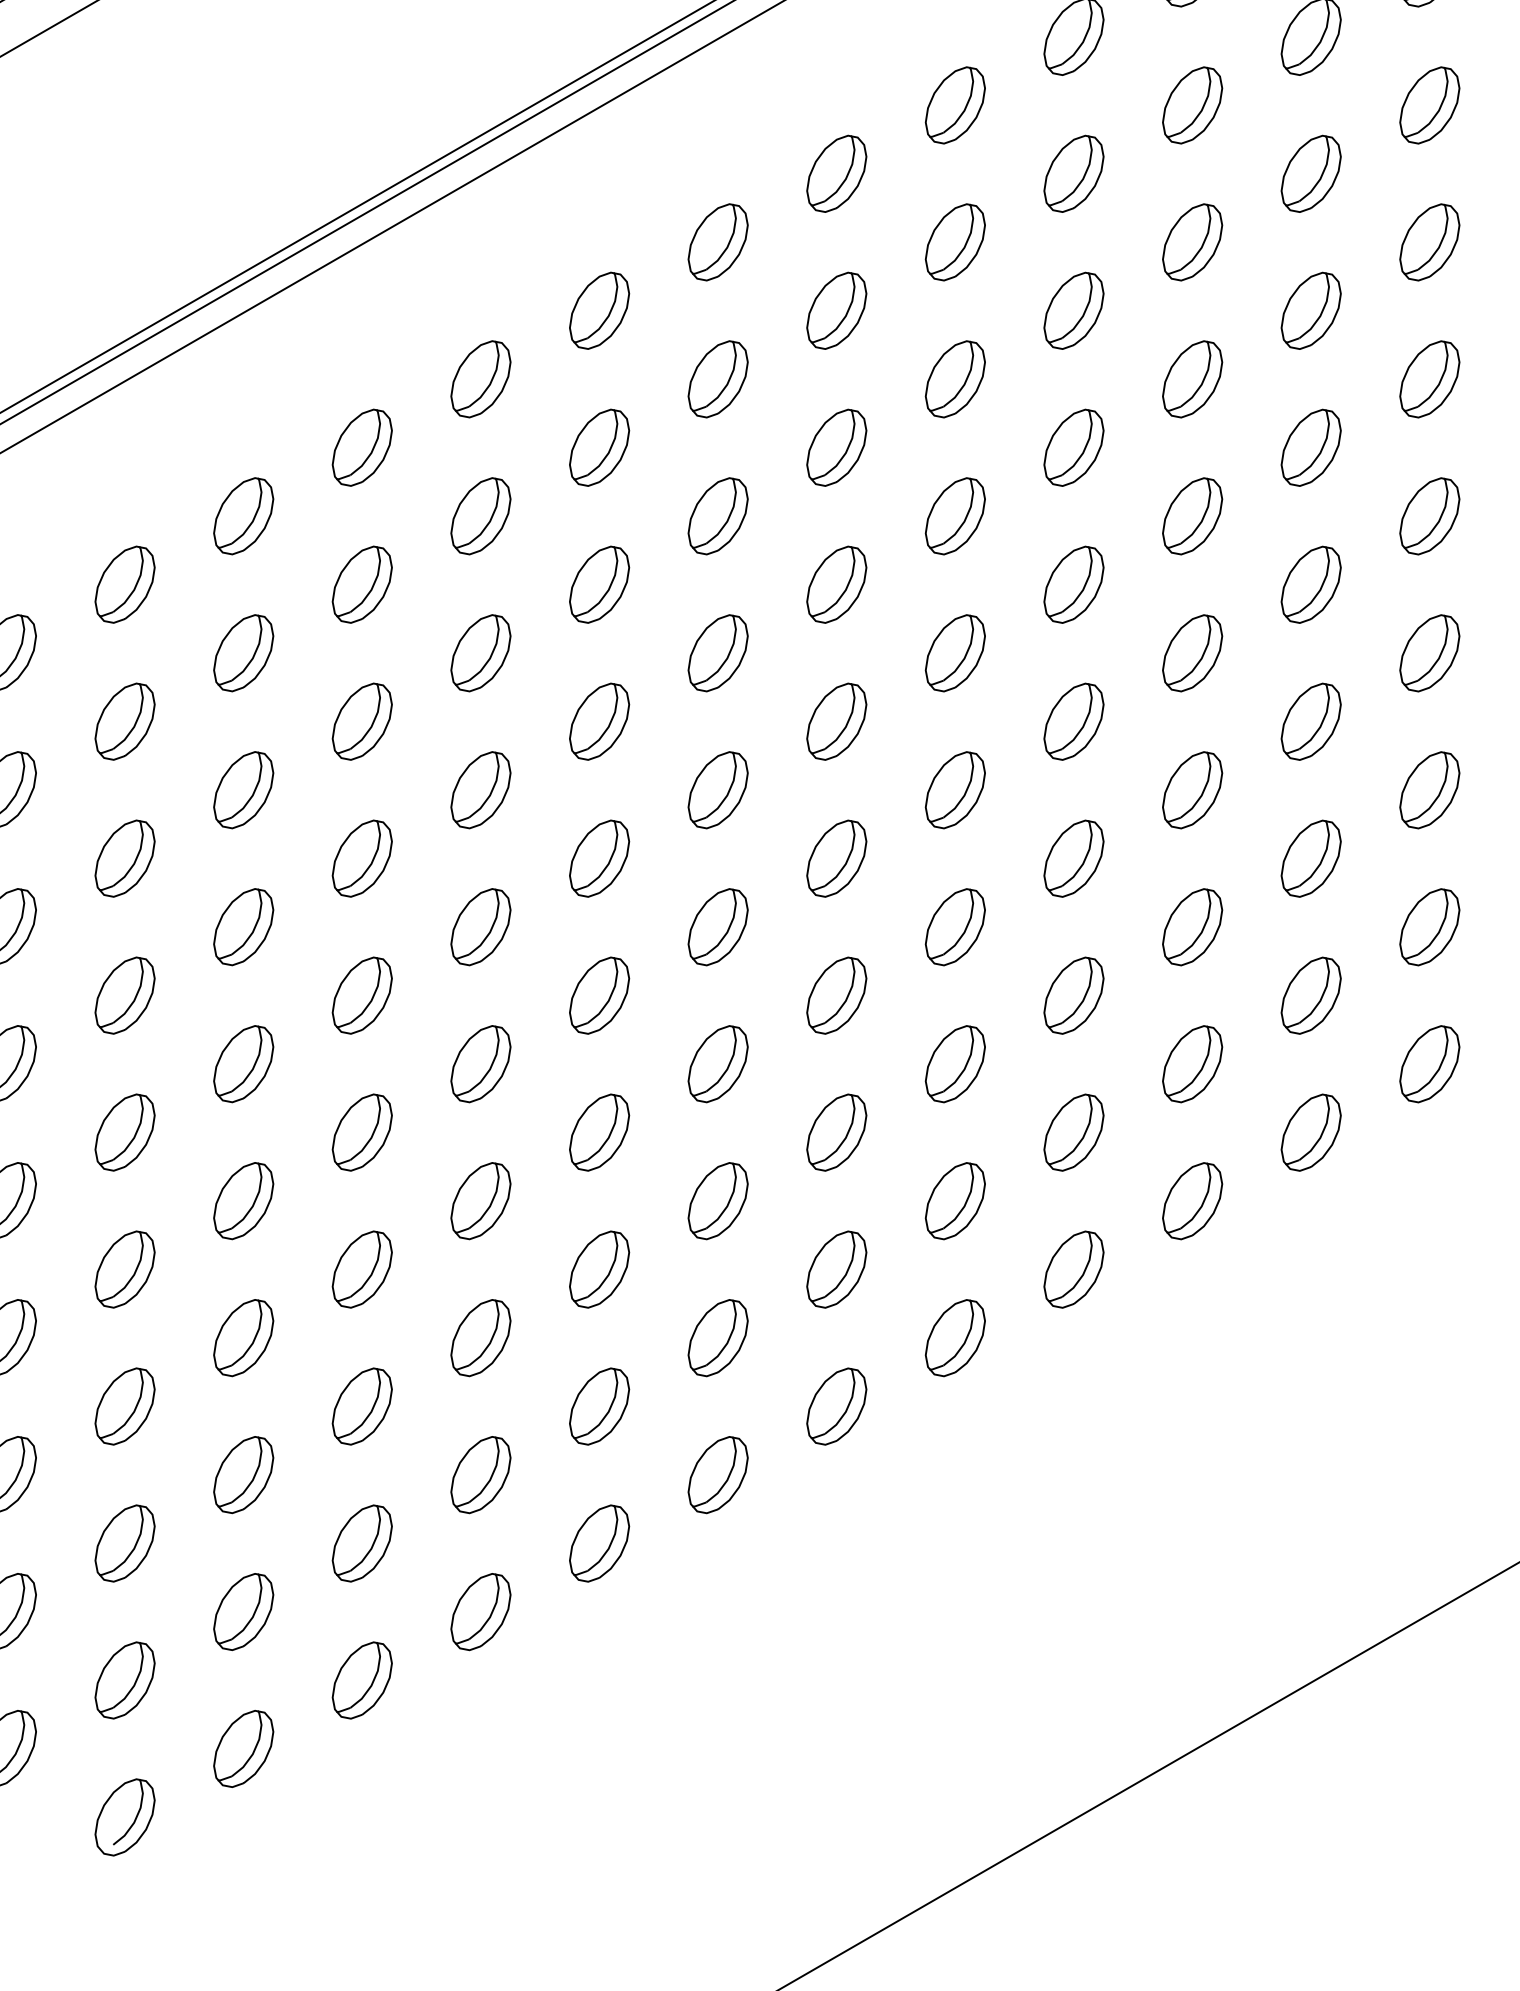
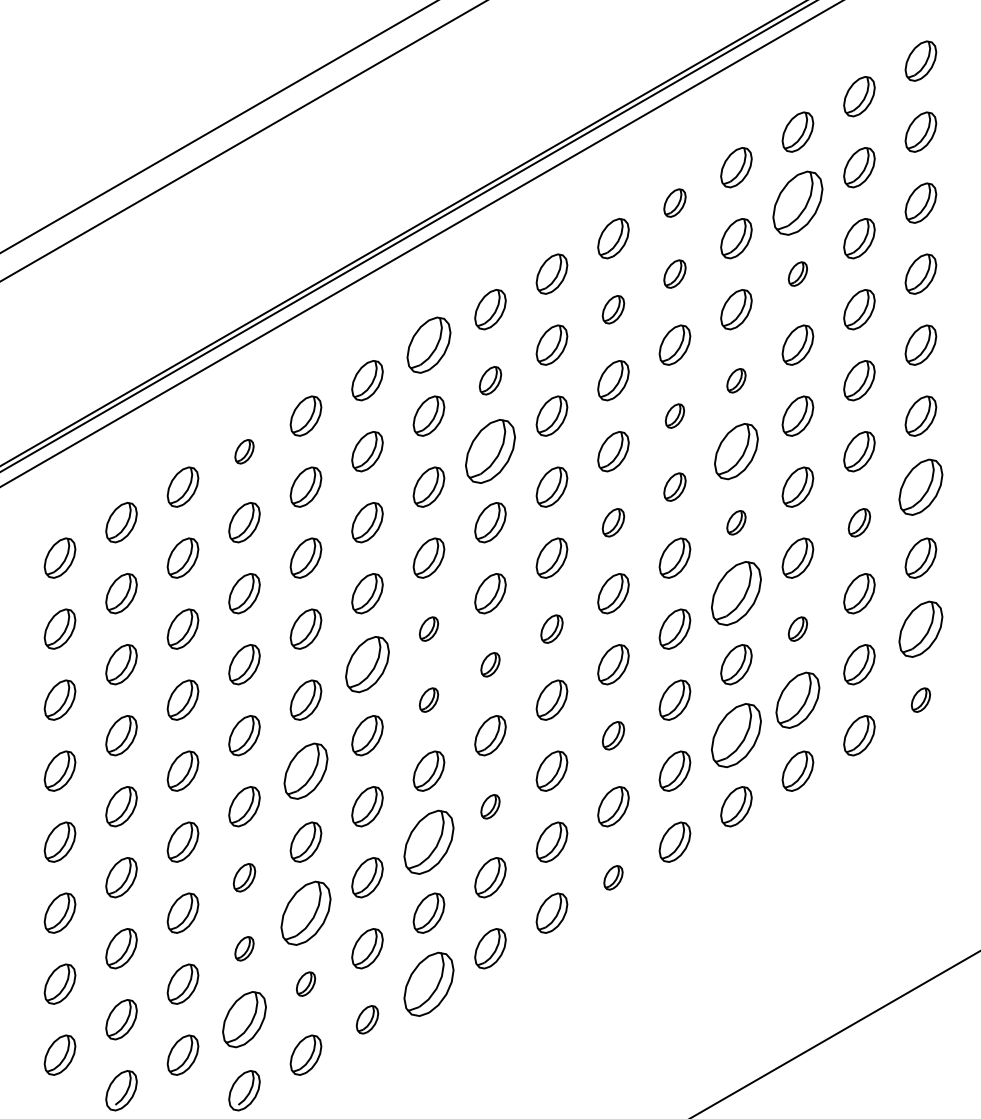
part: (954, 104) -> (674, 202), size x0.7
part: (1191, 104) -> (797, 202), size x1.6
part: (954, 241) -> (674, 273), size x0.7
part: (1191, 241) -> (797, 273), size x0.6
part: (836, 310) -> (613, 309), size x0.7
part: (479, 378) -> (428, 344), size x1.4
part: (599, 447) -> (490, 380), size x0.7
part: (1074, 447) -> (736, 380), size x0.6
part: (954, 514) -> (674, 415), size x0.6
part: (125, 584) -> (244, 451), size x0.6
part: (599, 584) -> (490, 451), size x1.6
part: (1074, 584) -> (736, 451), size x1.4
part: (954, 651) -> (674, 486), size x0.7
part: (1429, 651) -> (920, 486), size x1.4
part: (836, 721) -> (613, 522), size x0.7
part: (1074, 721) -> (736, 522), size x0.6
part: (1311, 721) -> (859, 522), size x0.7
part: (1074, 858) -> (736, 593), size x1.6
part: (479, 925) -> (428, 628), size x0.6
part: (717, 925) -> (551, 628), size x0.7
part: (1191, 925) -> (797, 628), size x0.6
part: (1429, 925) -> (920, 628), size x1.4
part: (362, 995) -> (367, 664), size x1.4
part: (599, 995) -> (490, 664), size x0.6
part: (479, 1062) -> (428, 699), size x0.6
part: (1191, 1062) -> (797, 699), size x1.4
part: (1429, 1062) -> (920, 699), size x0.6
part: (836, 1132) -> (613, 735), size x0.7
part: (1074, 1132) -> (736, 735), size x1.6
part: (242, 1199) -> (305, 770), size x1.4
part: (599, 1269) -> (490, 806), size x0.6
part: (479, 1336) -> (428, 841), size x1.6
part: (125, 1406) -> (244, 877), size x0.7
part: (836, 1406) -> (613, 877), size x0.6
part: (242, 1473) -> (305, 912), size x1.6
part: (125, 1543) -> (244, 948), size x0.6
part: (242, 1610) -> (305, 983), size x0.6
part: (479, 1610) -> (428, 983), size x1.6
part: (125, 1680) -> (244, 1019), size x1.4
part: (362, 1680) -> (367, 1019), size x0.7

